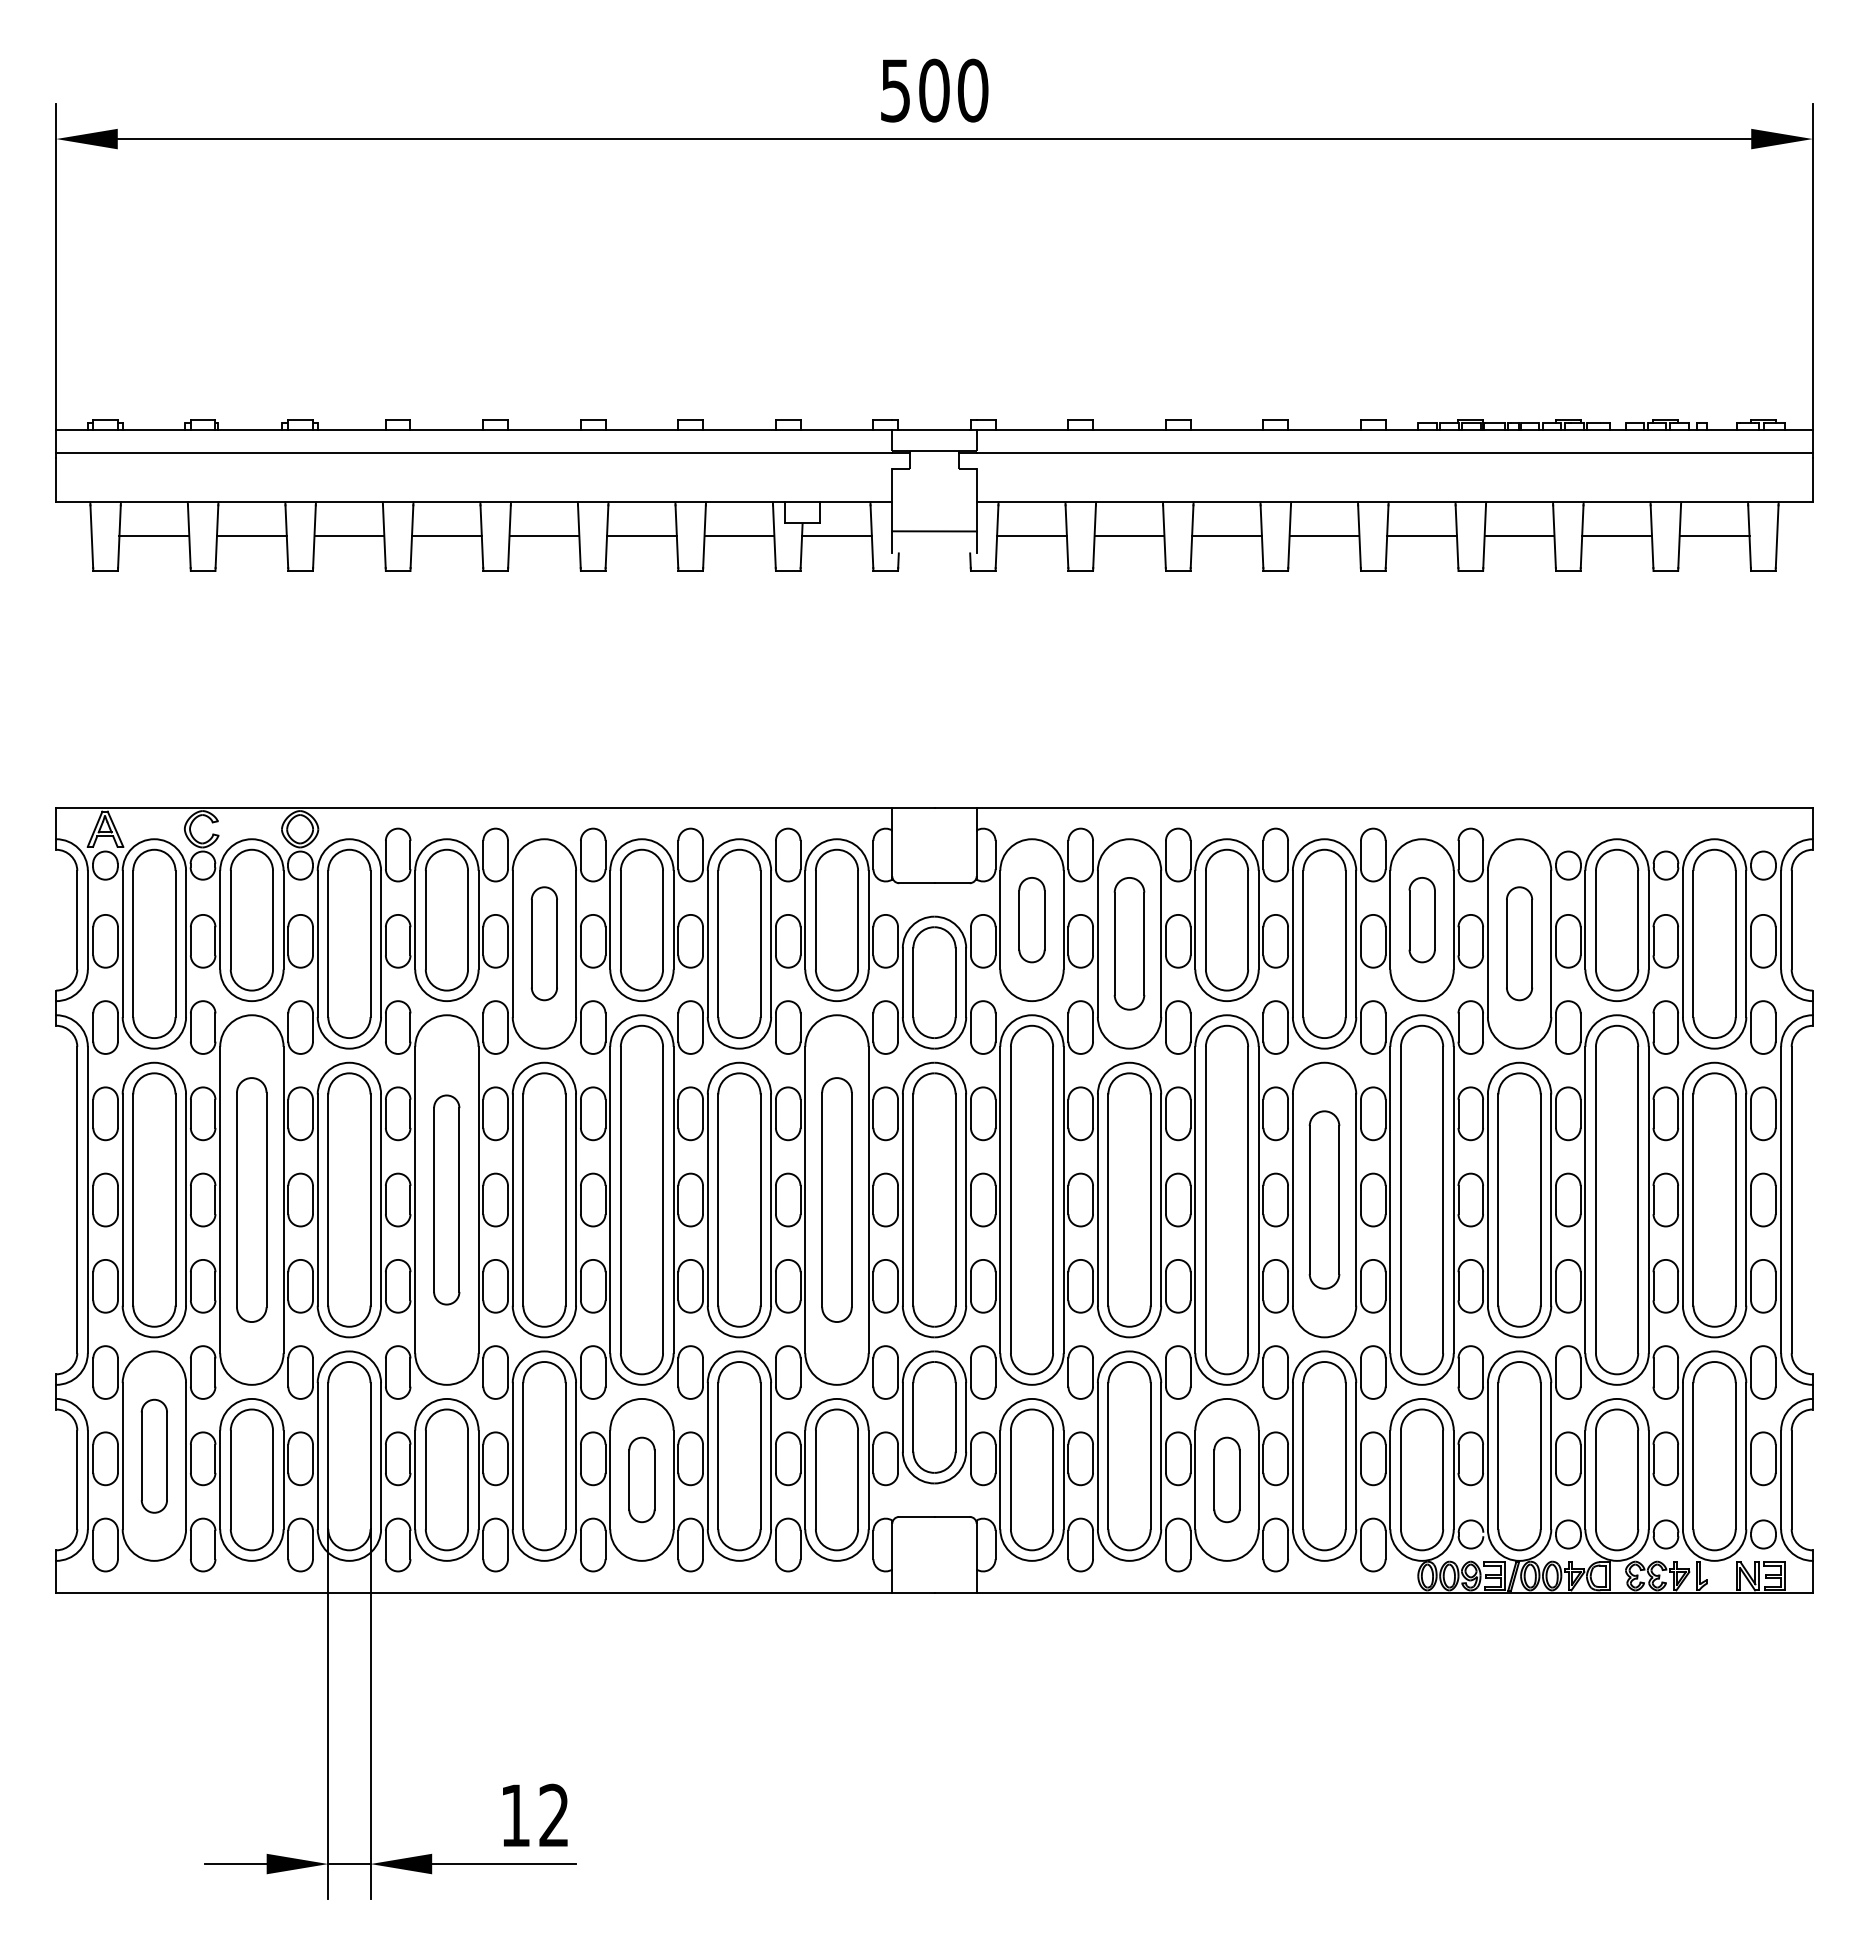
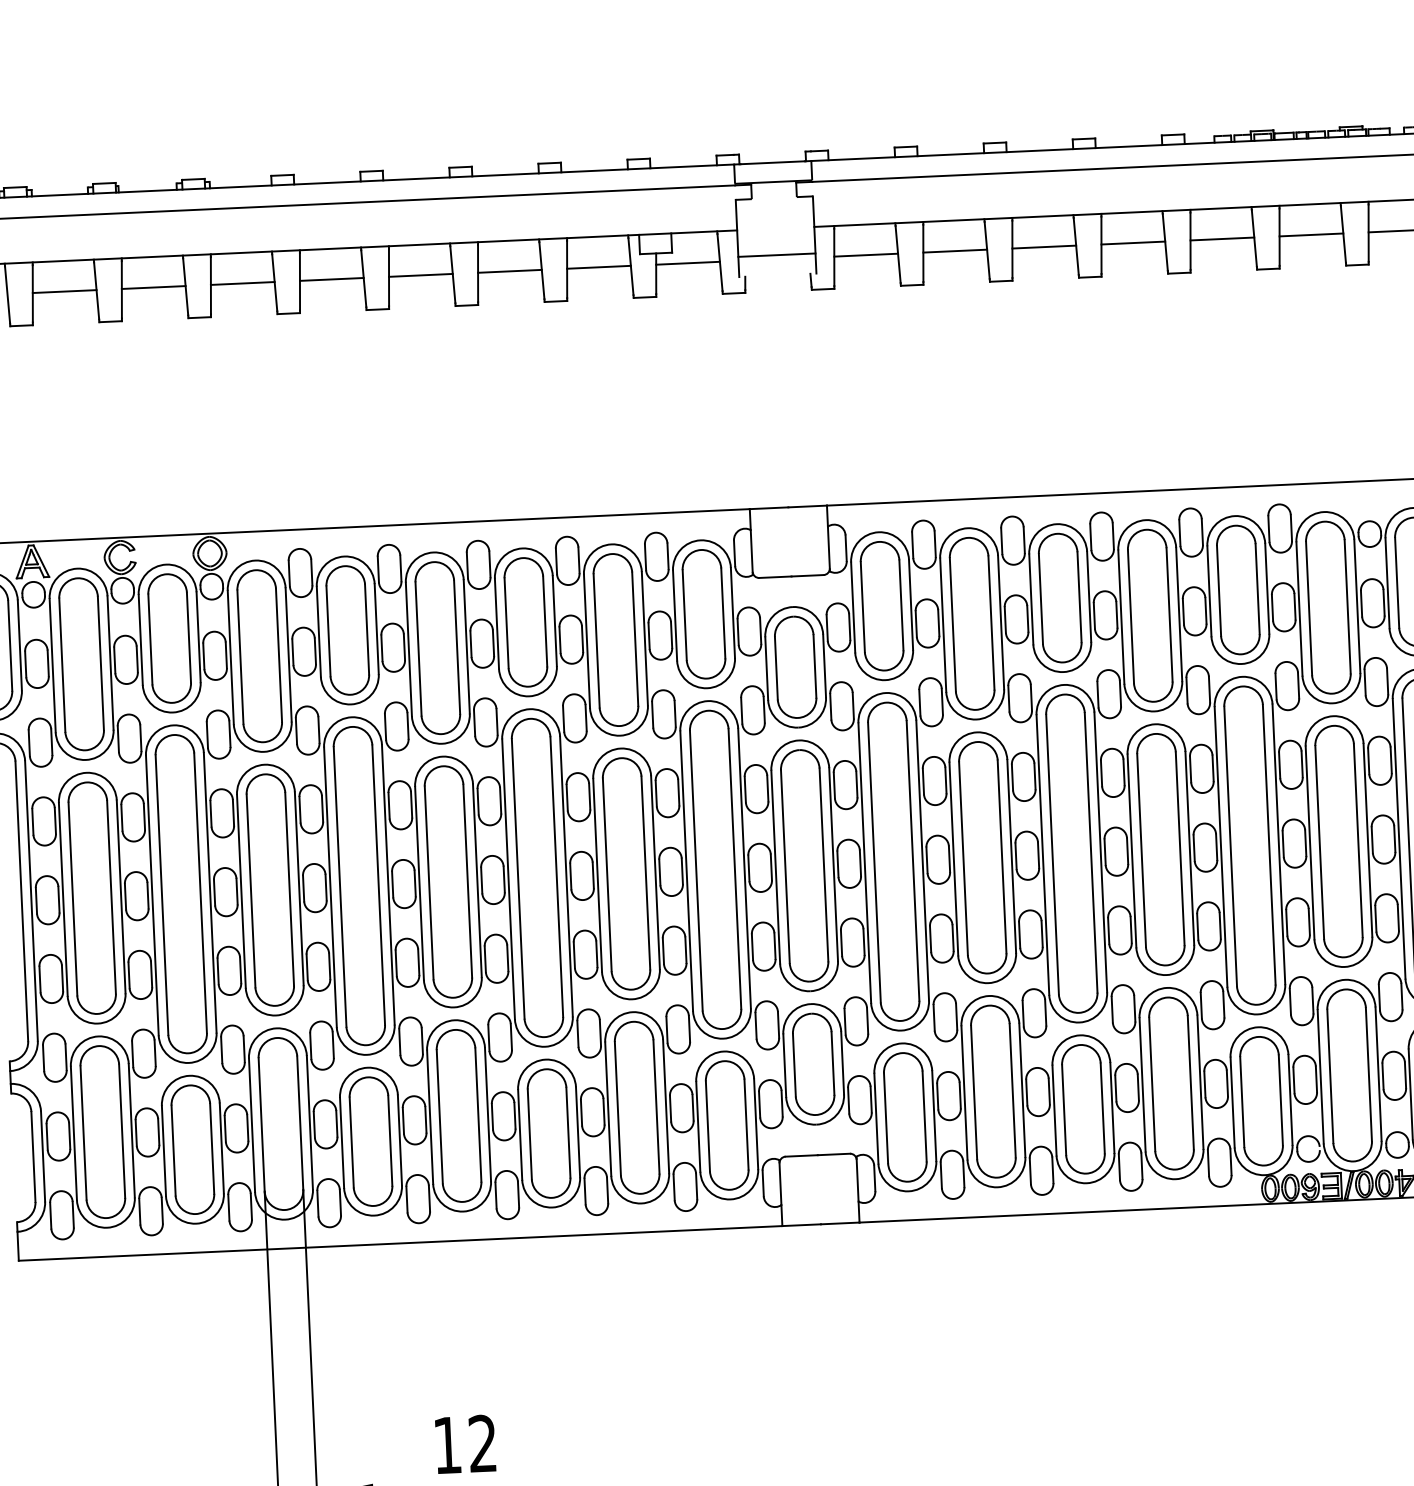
part: (1031, 919) -> (881, 605), size x1.67
part: (1422, 919) -> (1238, 589), size x1.67
part: (544, 943) -> (437, 647), size x1.67
part: (1129, 943) -> (972, 623), size x1.43
part: (1519, 943) -> (1328, 607), size x1.67
part: (251, 1199) -> (180, 893), size x1.43
part: (446, 1199) -> (358, 885), size x1.67
part: (836, 1199) -> (715, 869), size x1.43
part: (1324, 1199) -> (1160, 849), size x1.43
part: (154, 1456) -> (102, 1132), size x1.67
part: (641, 1479) -> (548, 1133), size x1.67
part: (1226, 1479) -> (1082, 1108), size x1.67

